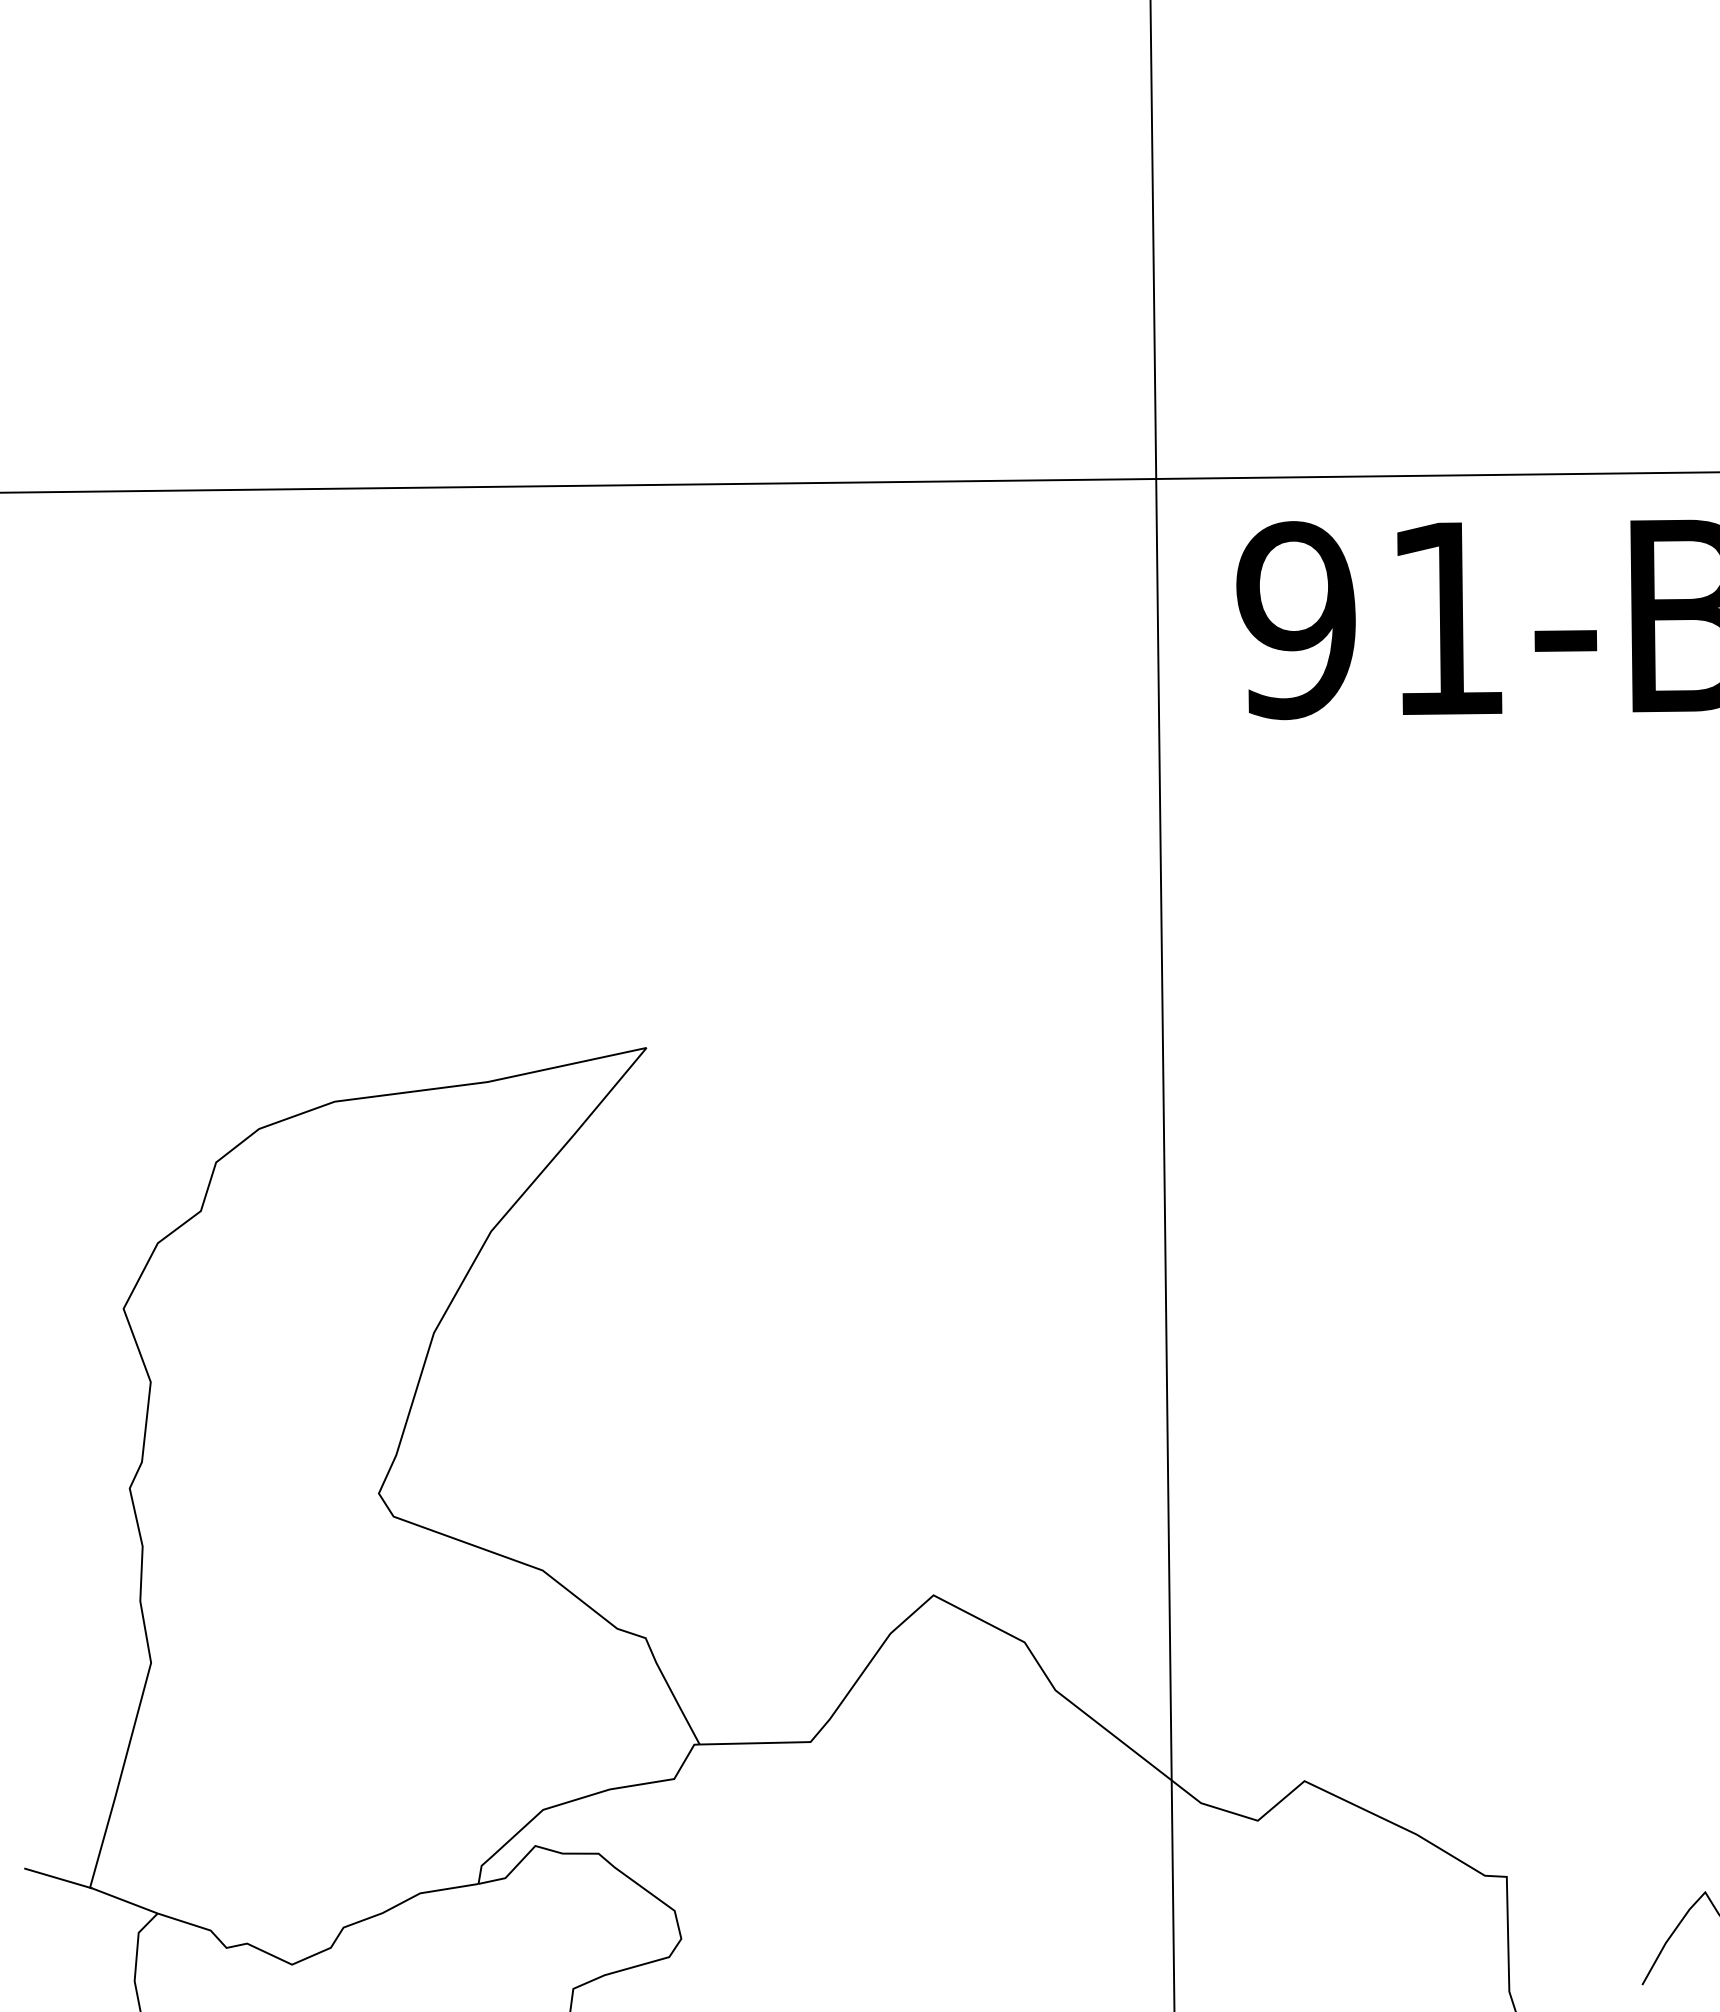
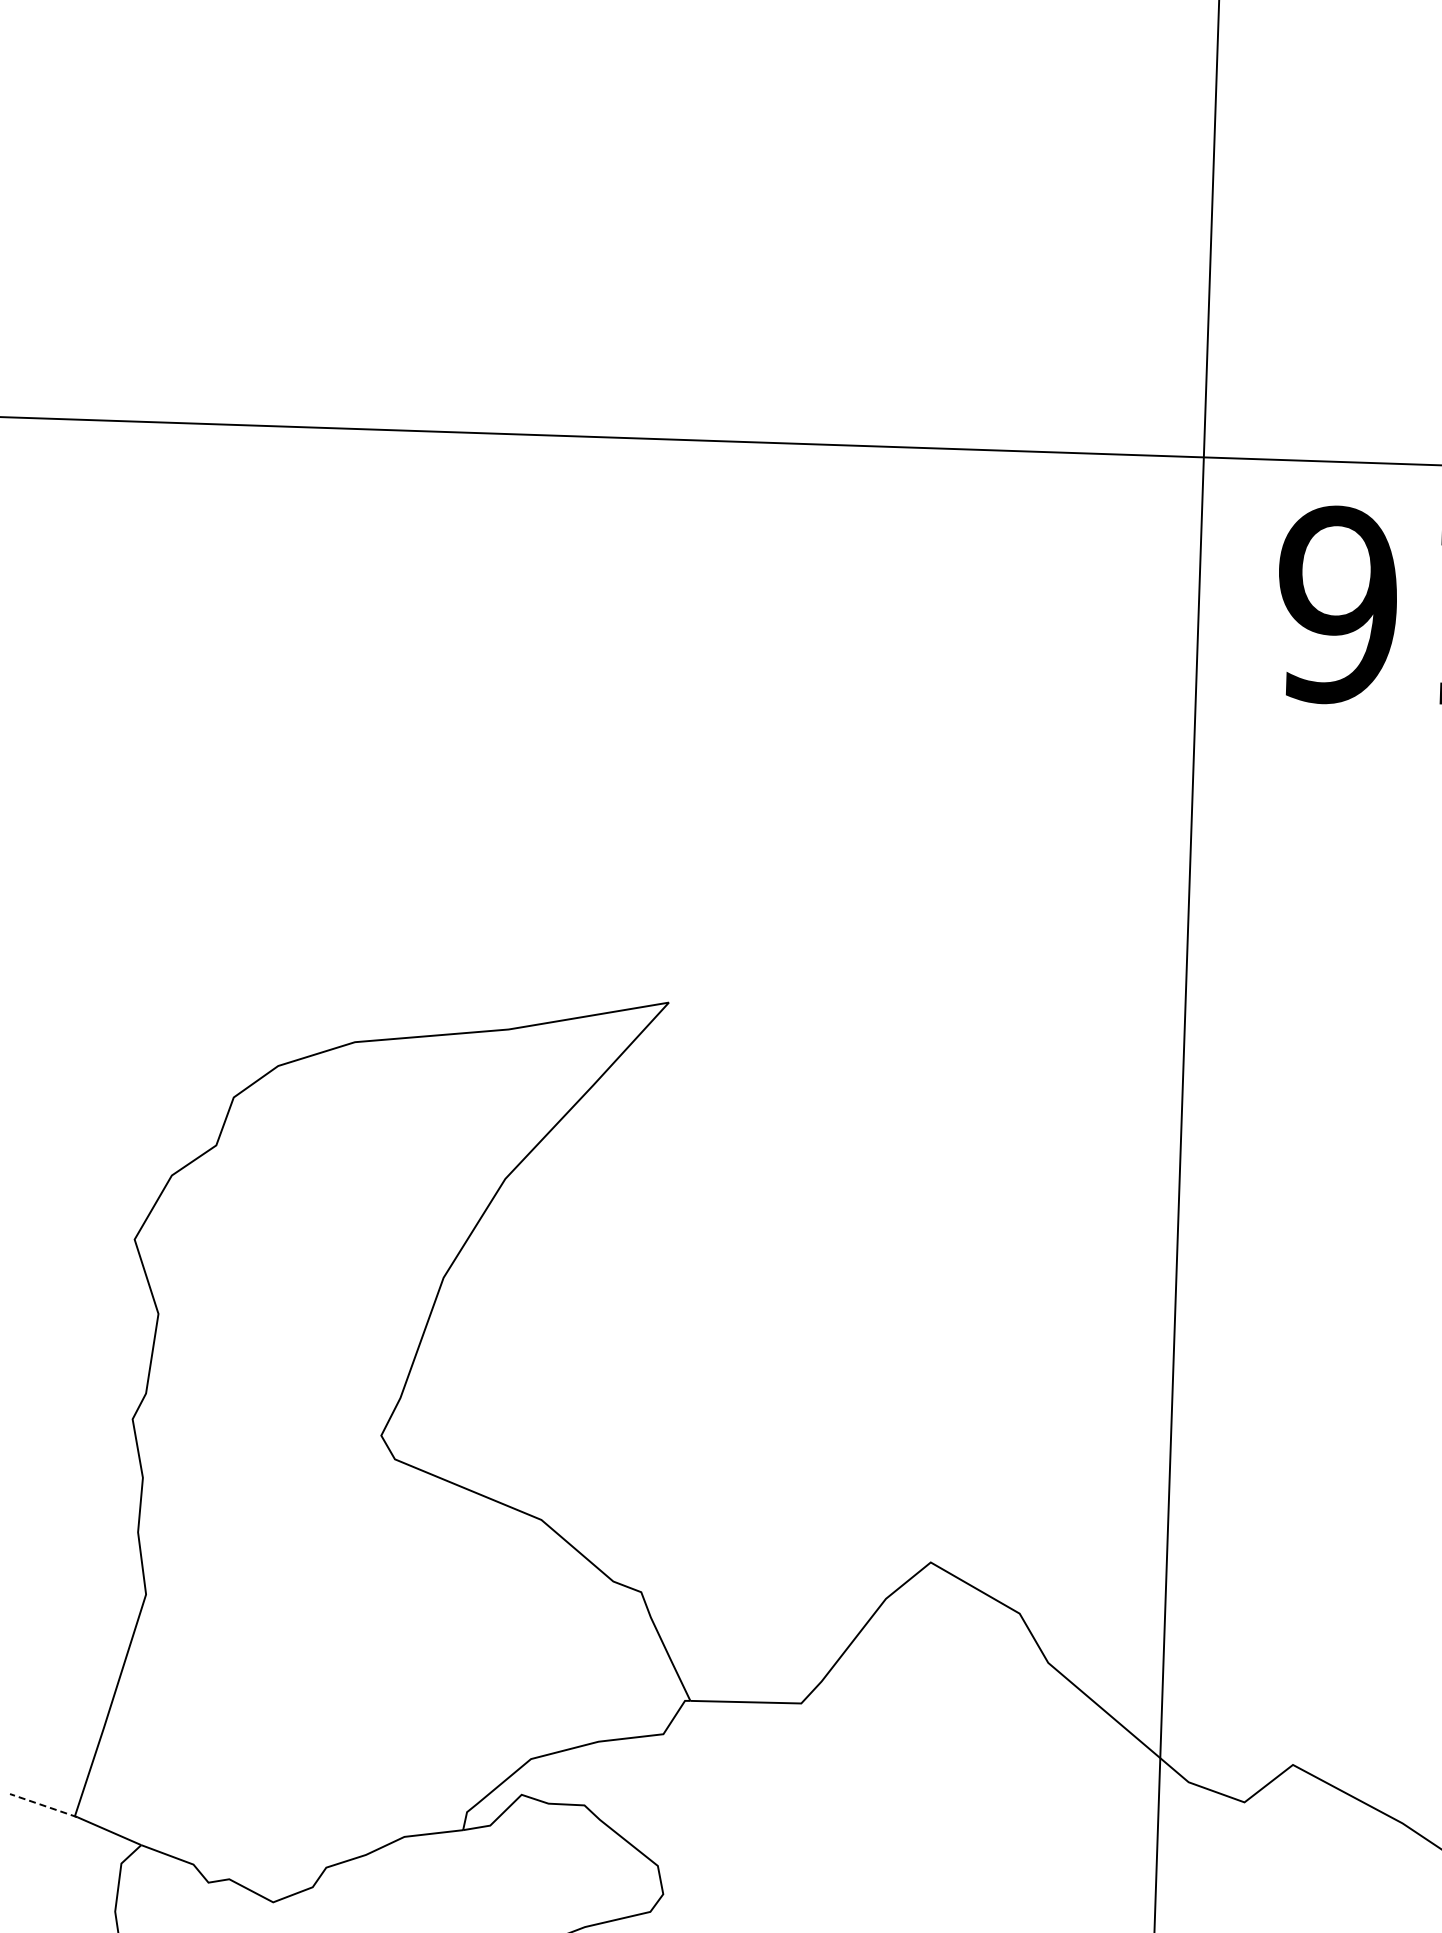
line: (58, 1878) -> (43, 1805), solid -> dashed

